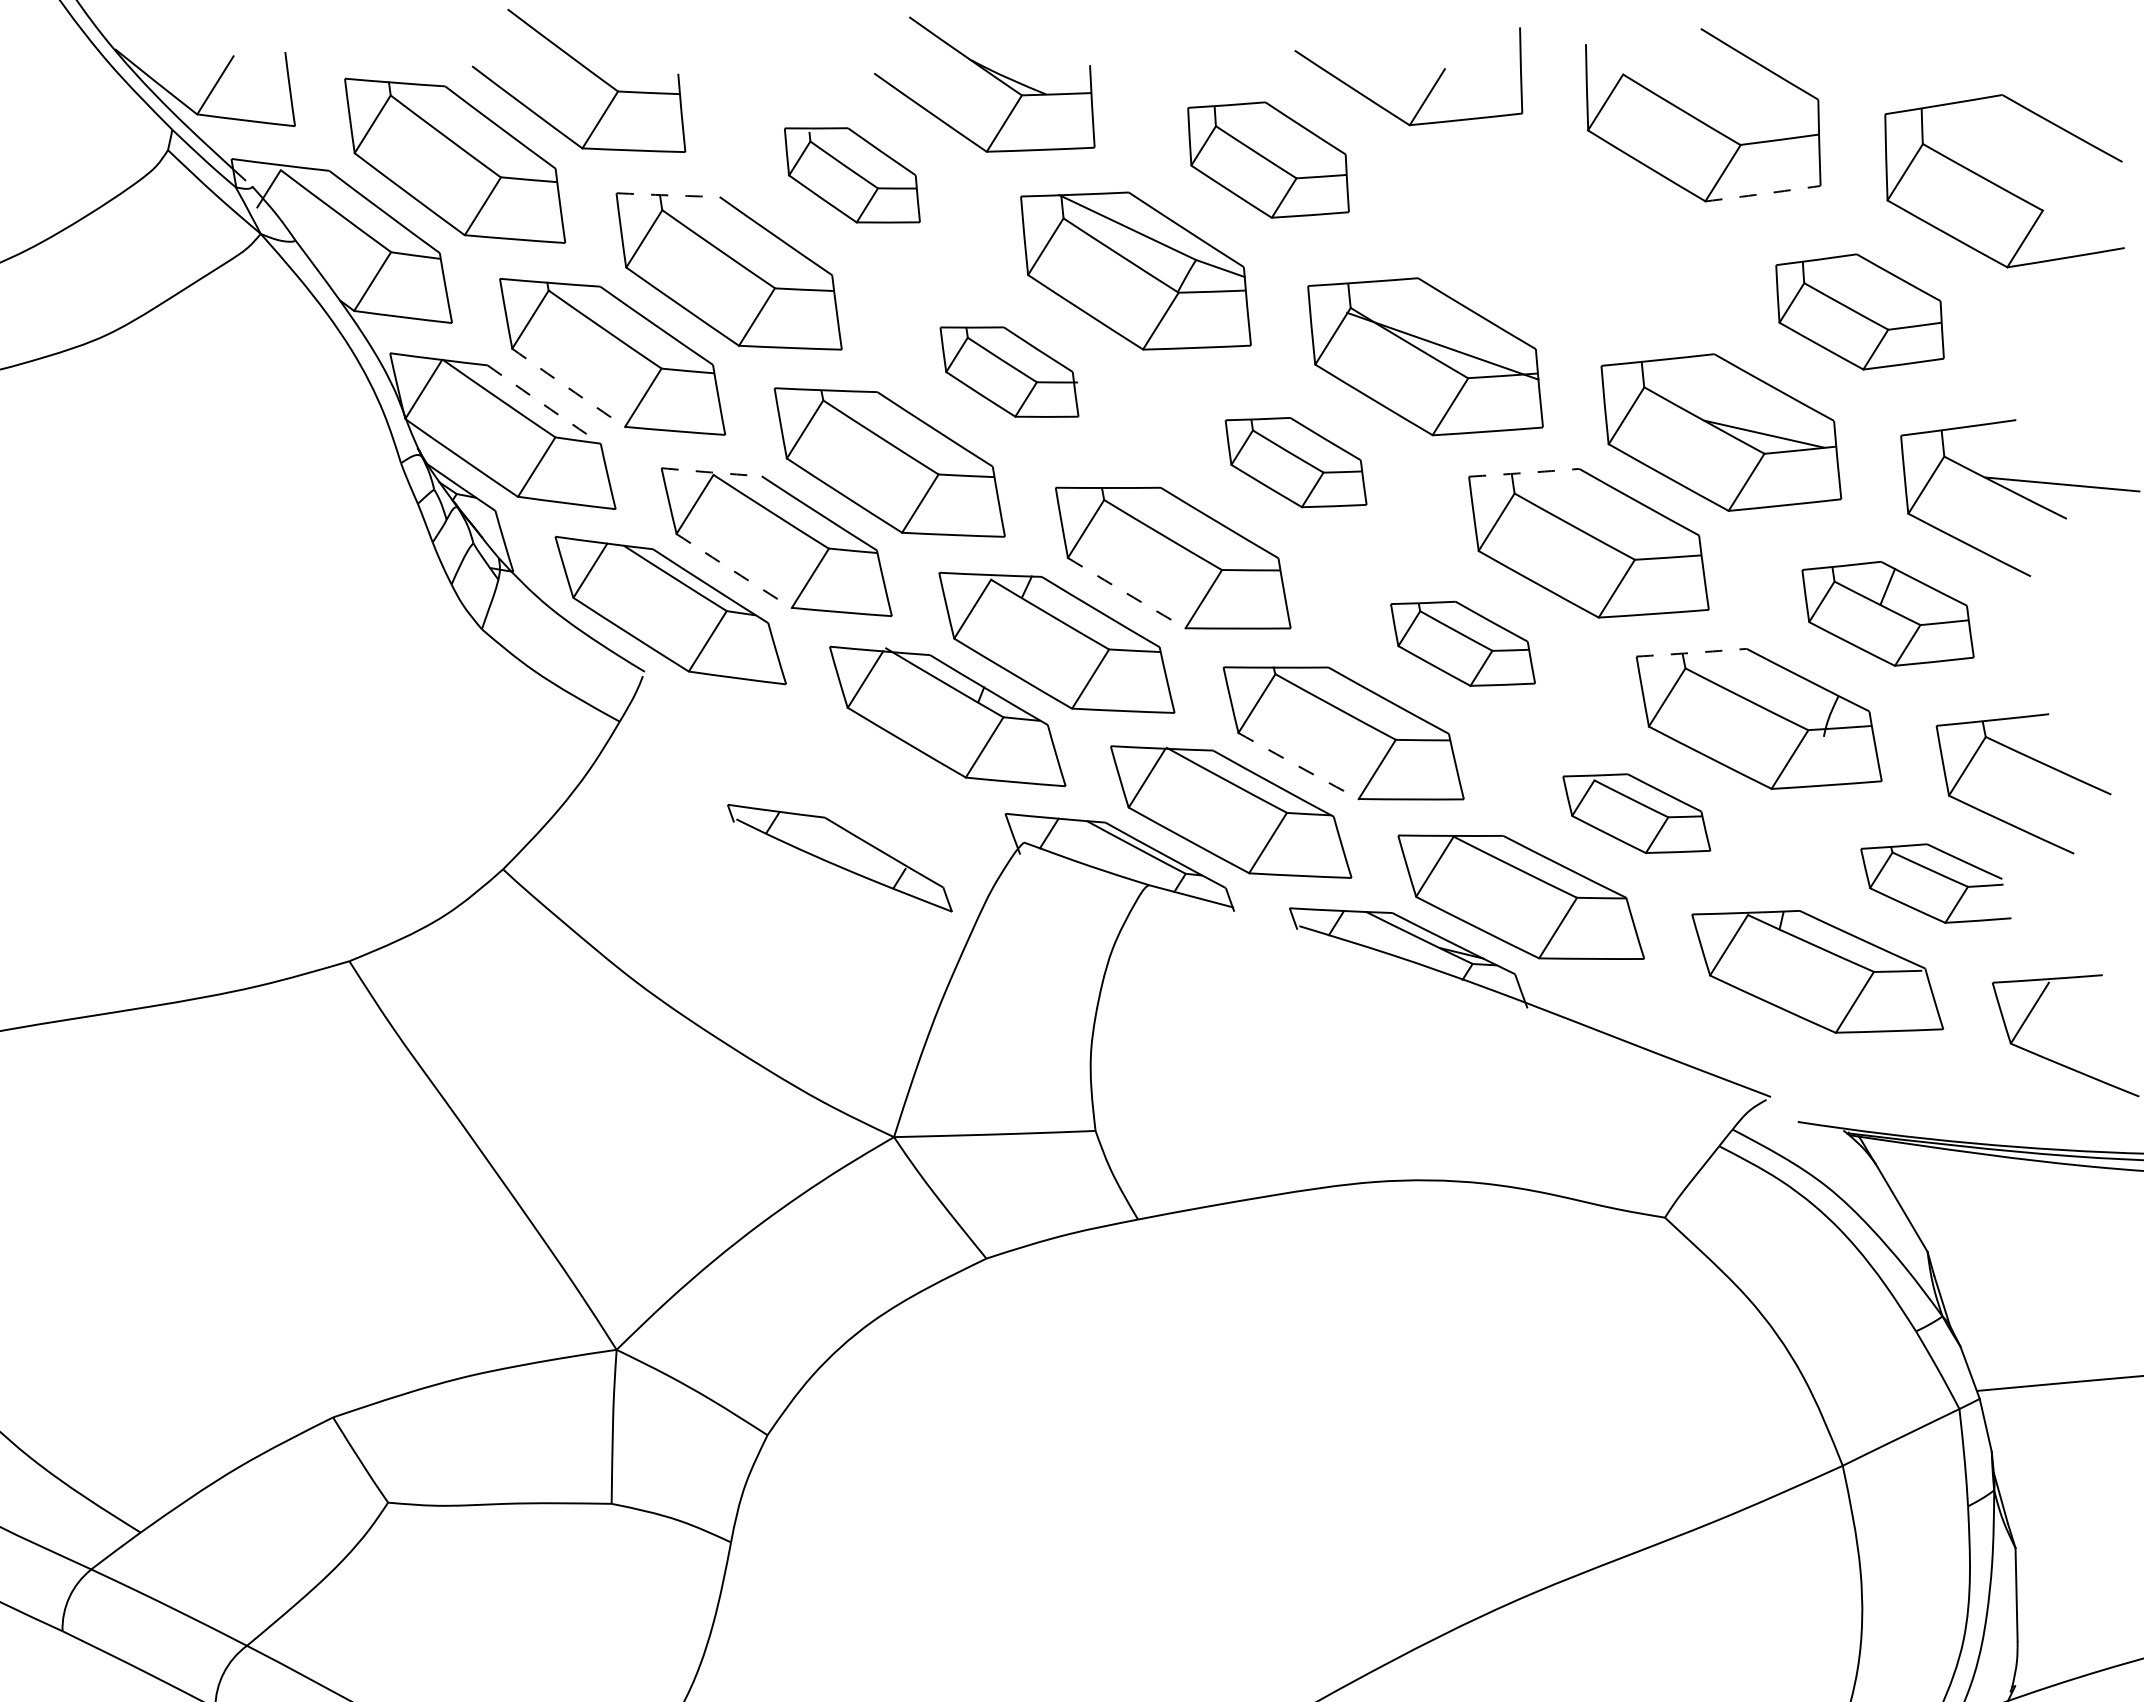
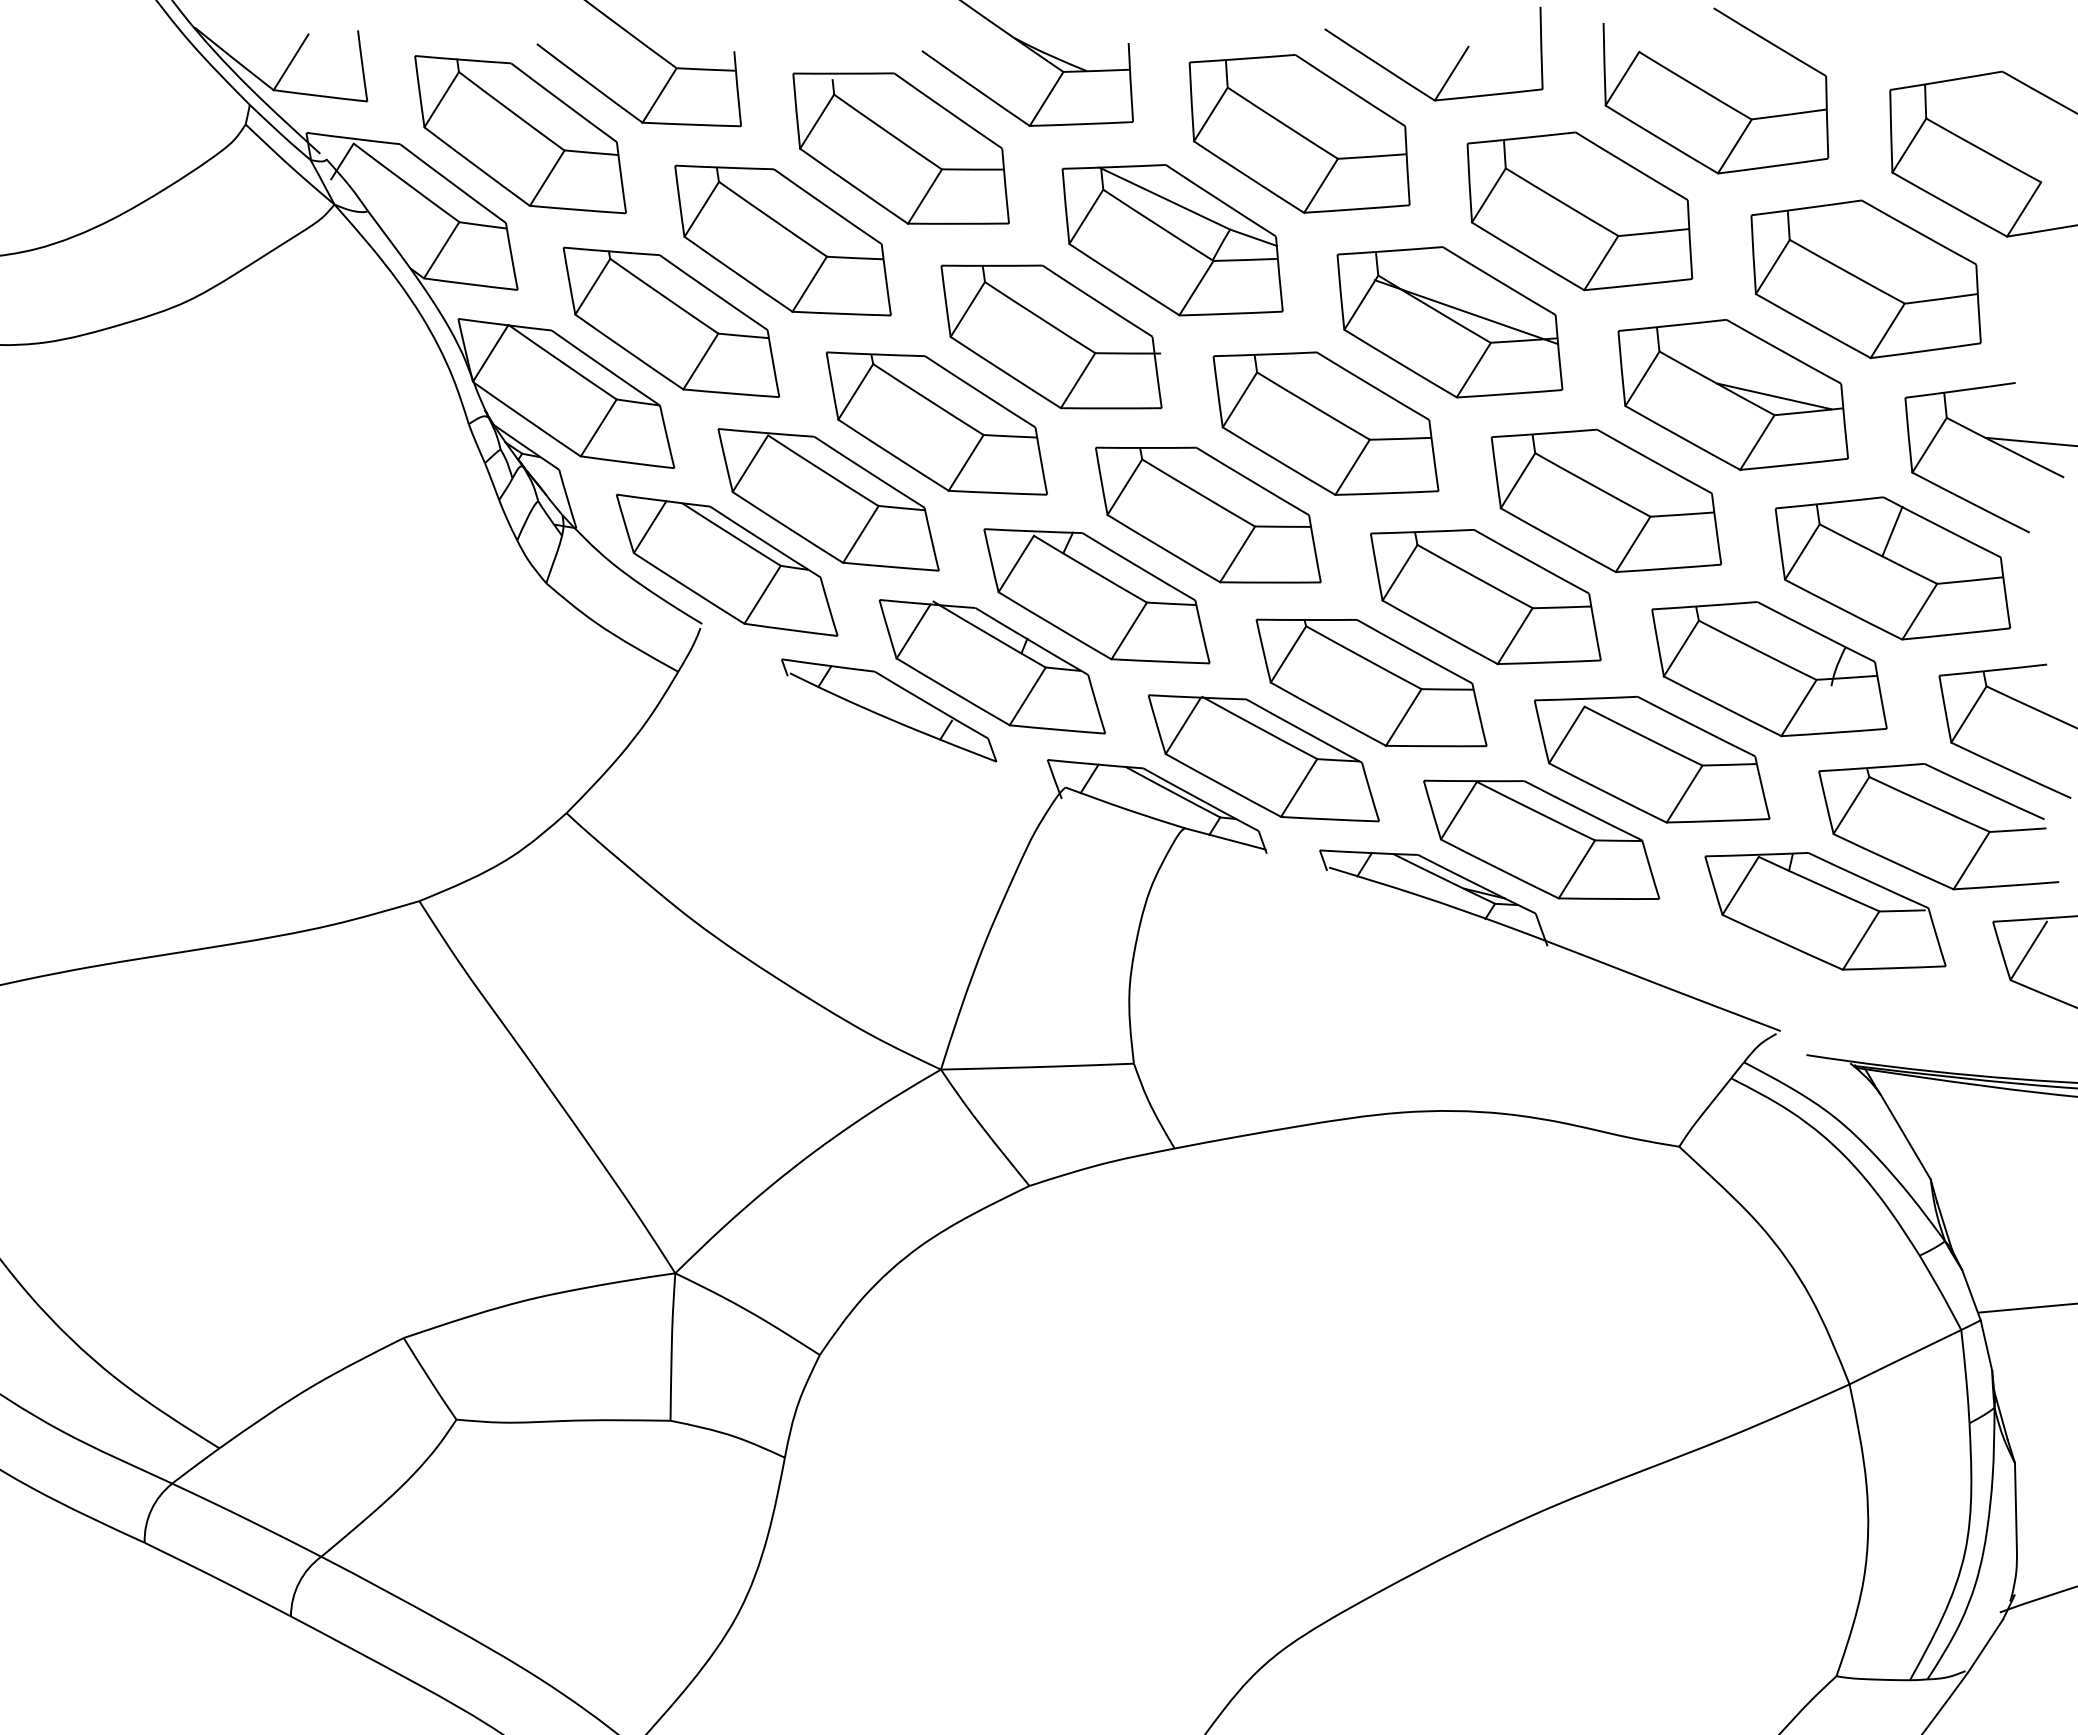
part: (1268, 159) -> (1299, 133), size x1.43
part: (851, 175) -> (900, 148), size x1.67
arc: (1763, 194) -> (1773, 166), dashed -> solid
arc: (668, 195) -> (724, 167), dashed -> solid
part: (1560, 241) -> (1579, 211), added
part: (1859, 312) -> (1865, 279), size x1.43
part: (1009, 371) -> (1051, 336), size x1.67
arc: (568, 388) -> (629, 352), dashed -> solid
arc: (543, 405) -> (605, 368), dashed -> solid
part: (1295, 462) -> (1325, 423), size x1.67
arc: (711, 472) -> (766, 433), dashed -> solid
arc: (1524, 472) -> (1544, 433), dashed -> solid
arc: (733, 571) -> (787, 527), dashed -> solid
arc: (1126, 592) -> (1163, 548), dashed -> solid
part: (1887, 613) -> (1892, 568), size x1.43
part: (1462, 644) -> (1485, 597), size x1.67
arc: (1691, 652) -> (1704, 605), dashed -> solid
arc: (1298, 766) -> (1328, 714), dashed -> solid
part: (1637, 813) -> (1652, 759), size x1.67
part: (840, 858) -> (889, 710), moved
part: (1935, 883) -> (1938, 826), size x1.67

